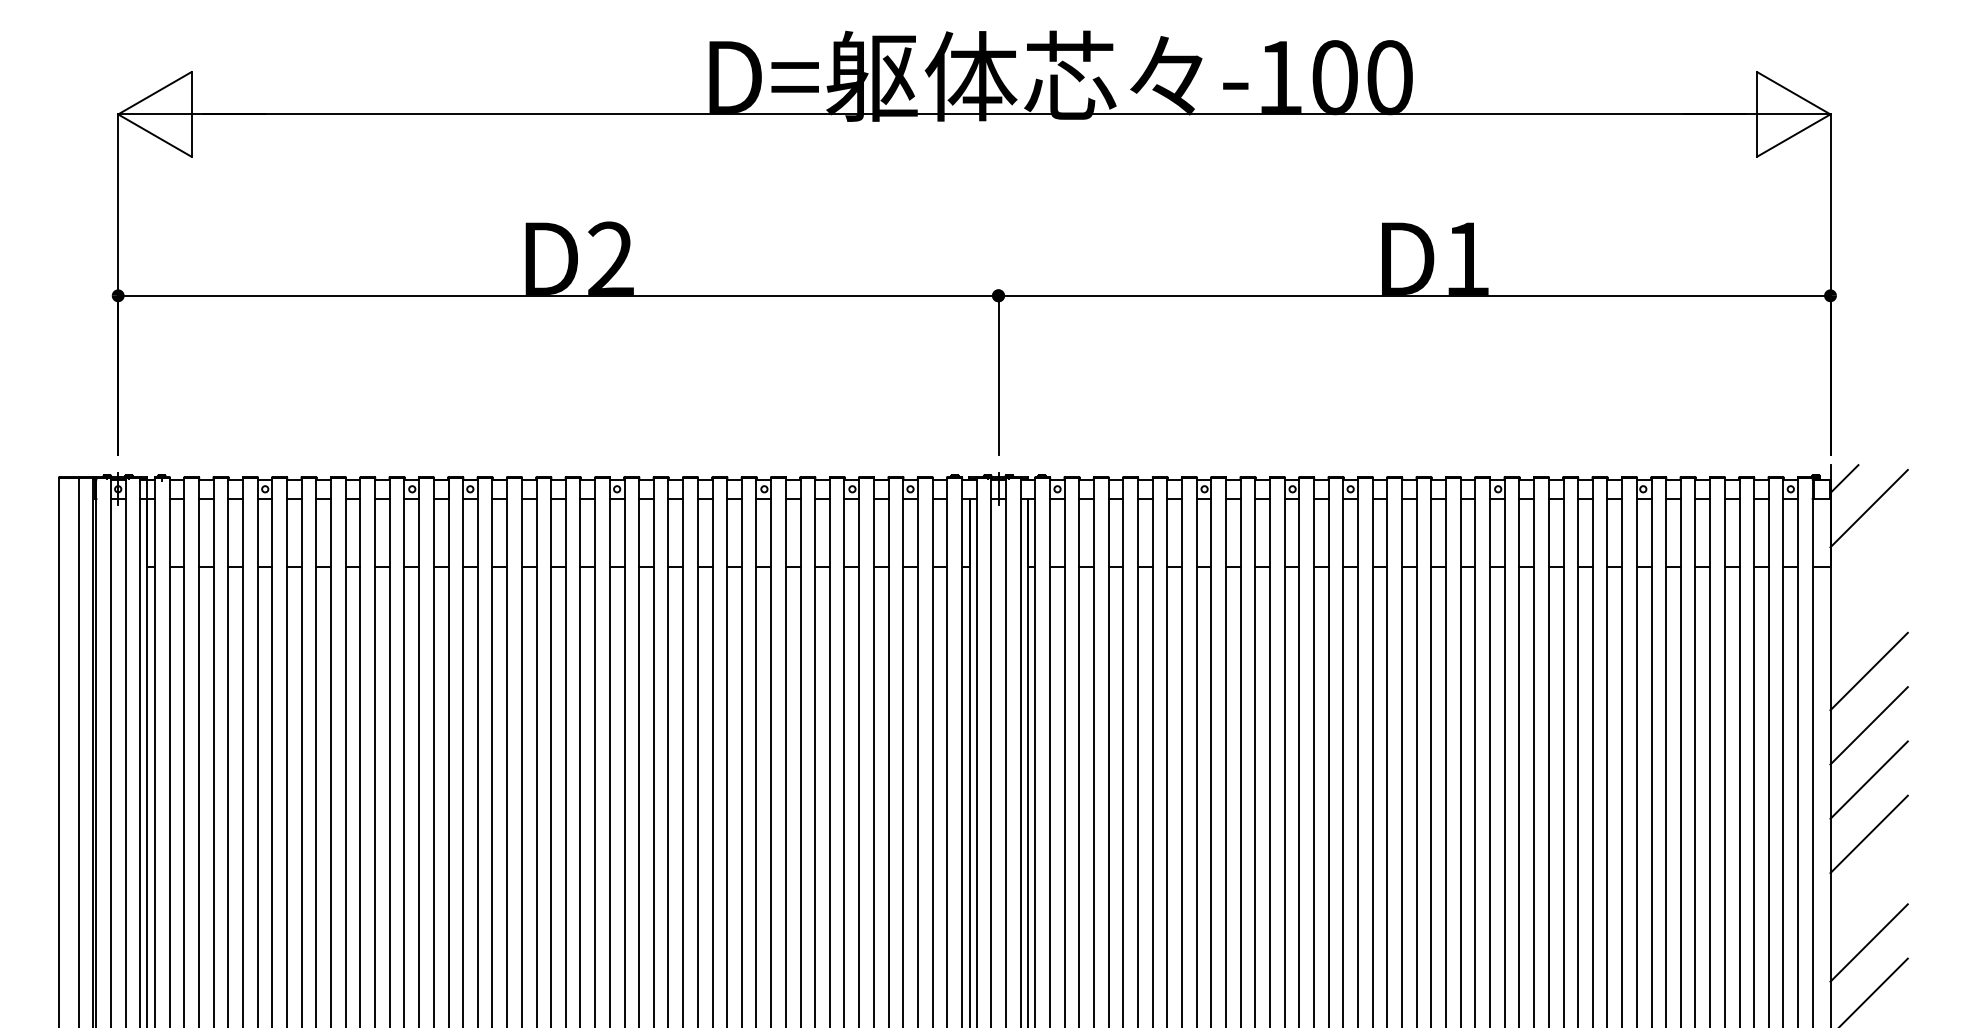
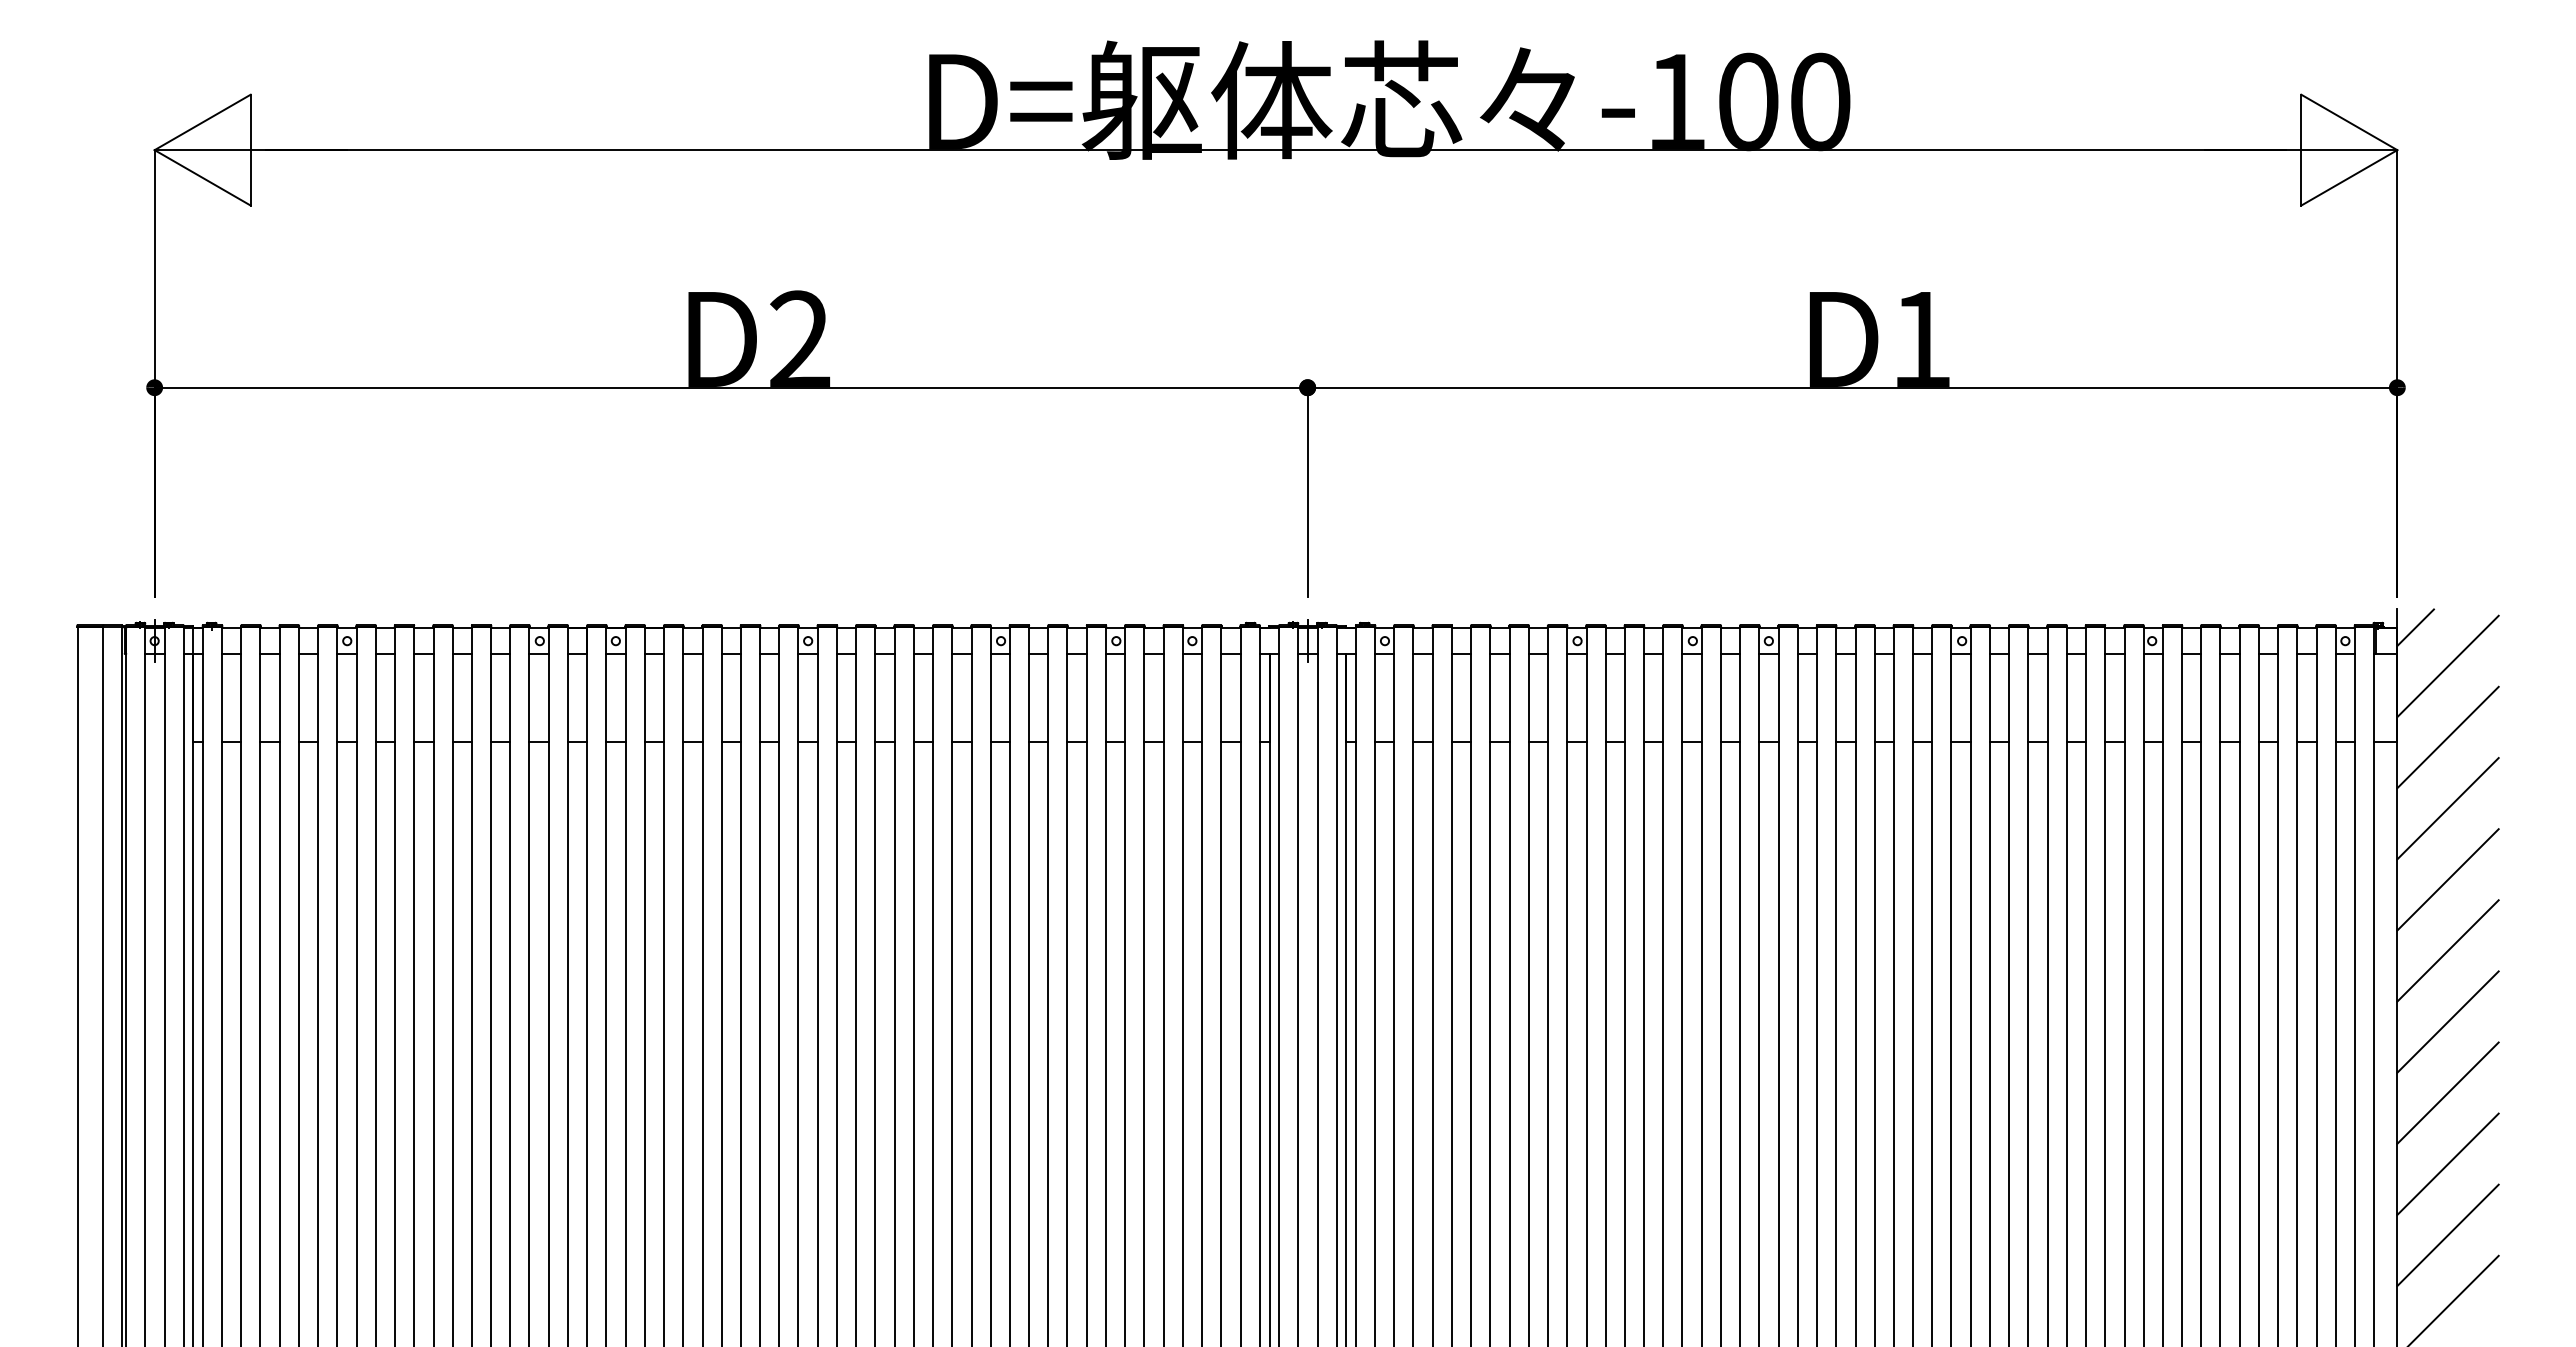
line: (1868, 562) -> (2447, 737), added
line: (1868, 617) -> (2447, 808), added
line: (1868, 888) -> (2447, 1163), added

